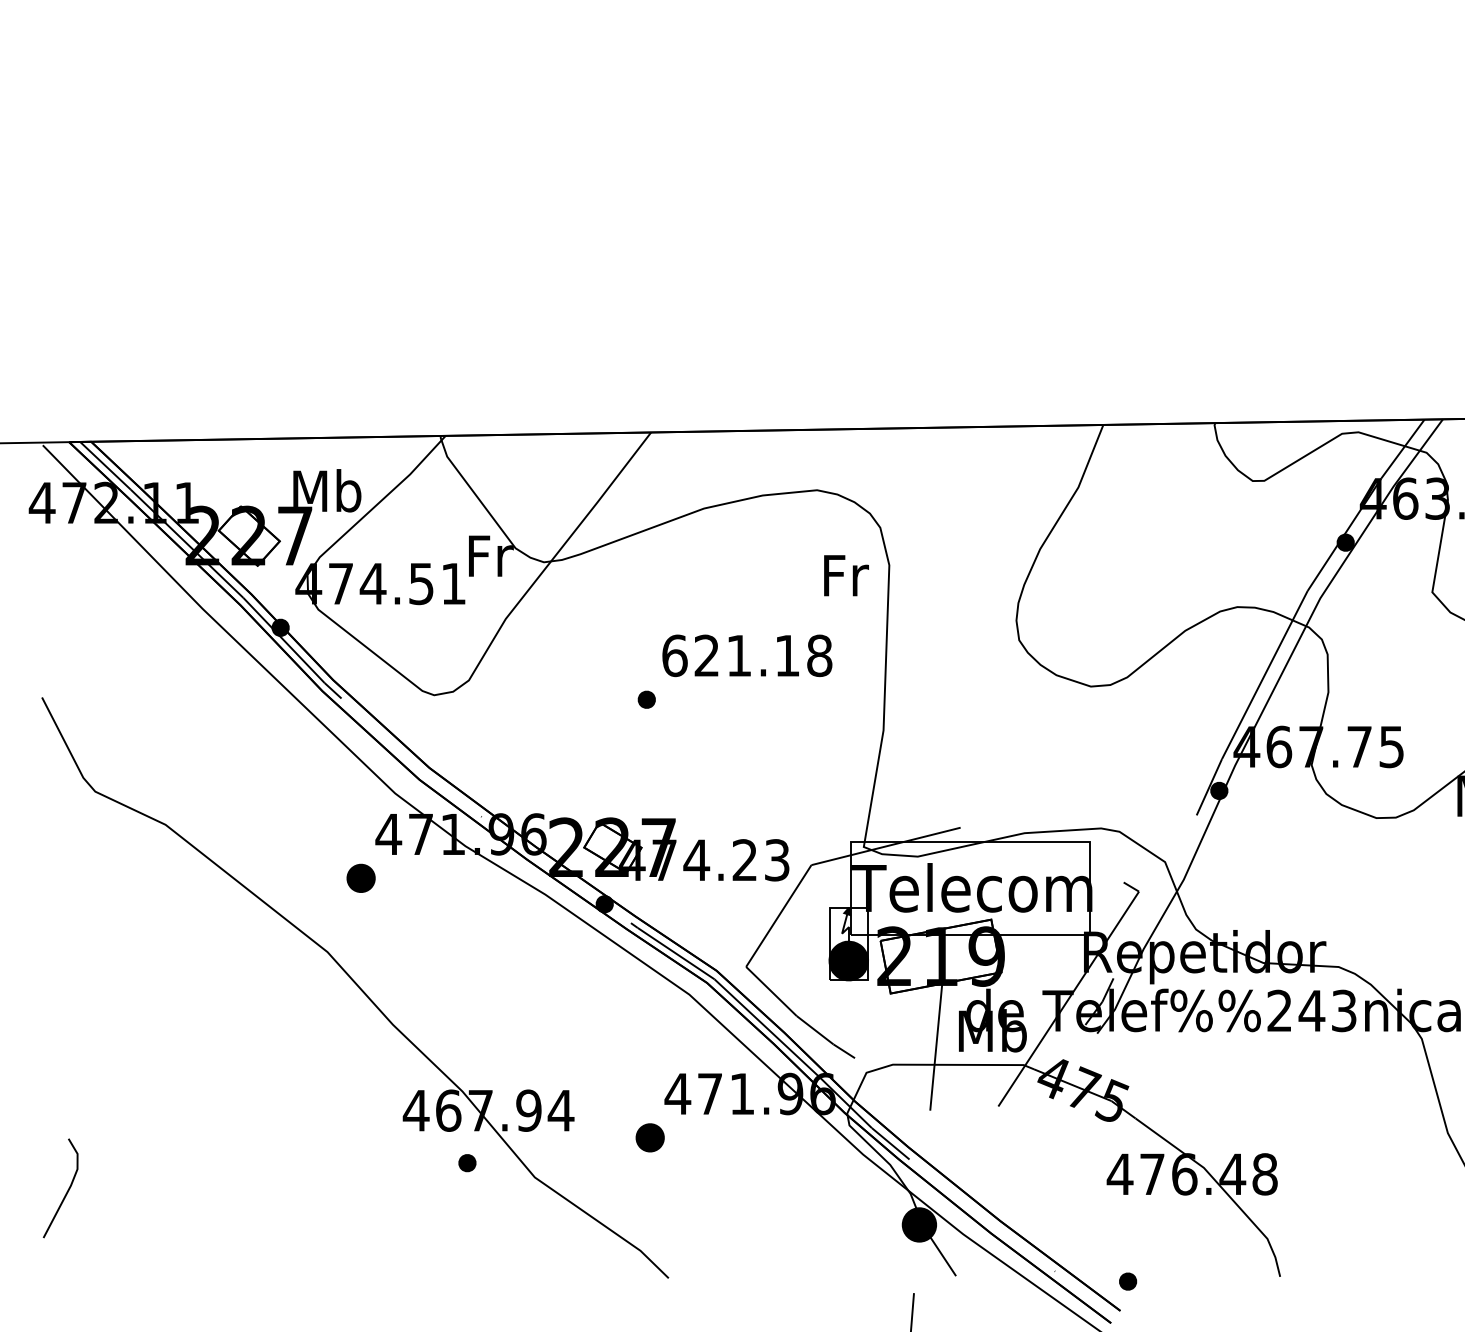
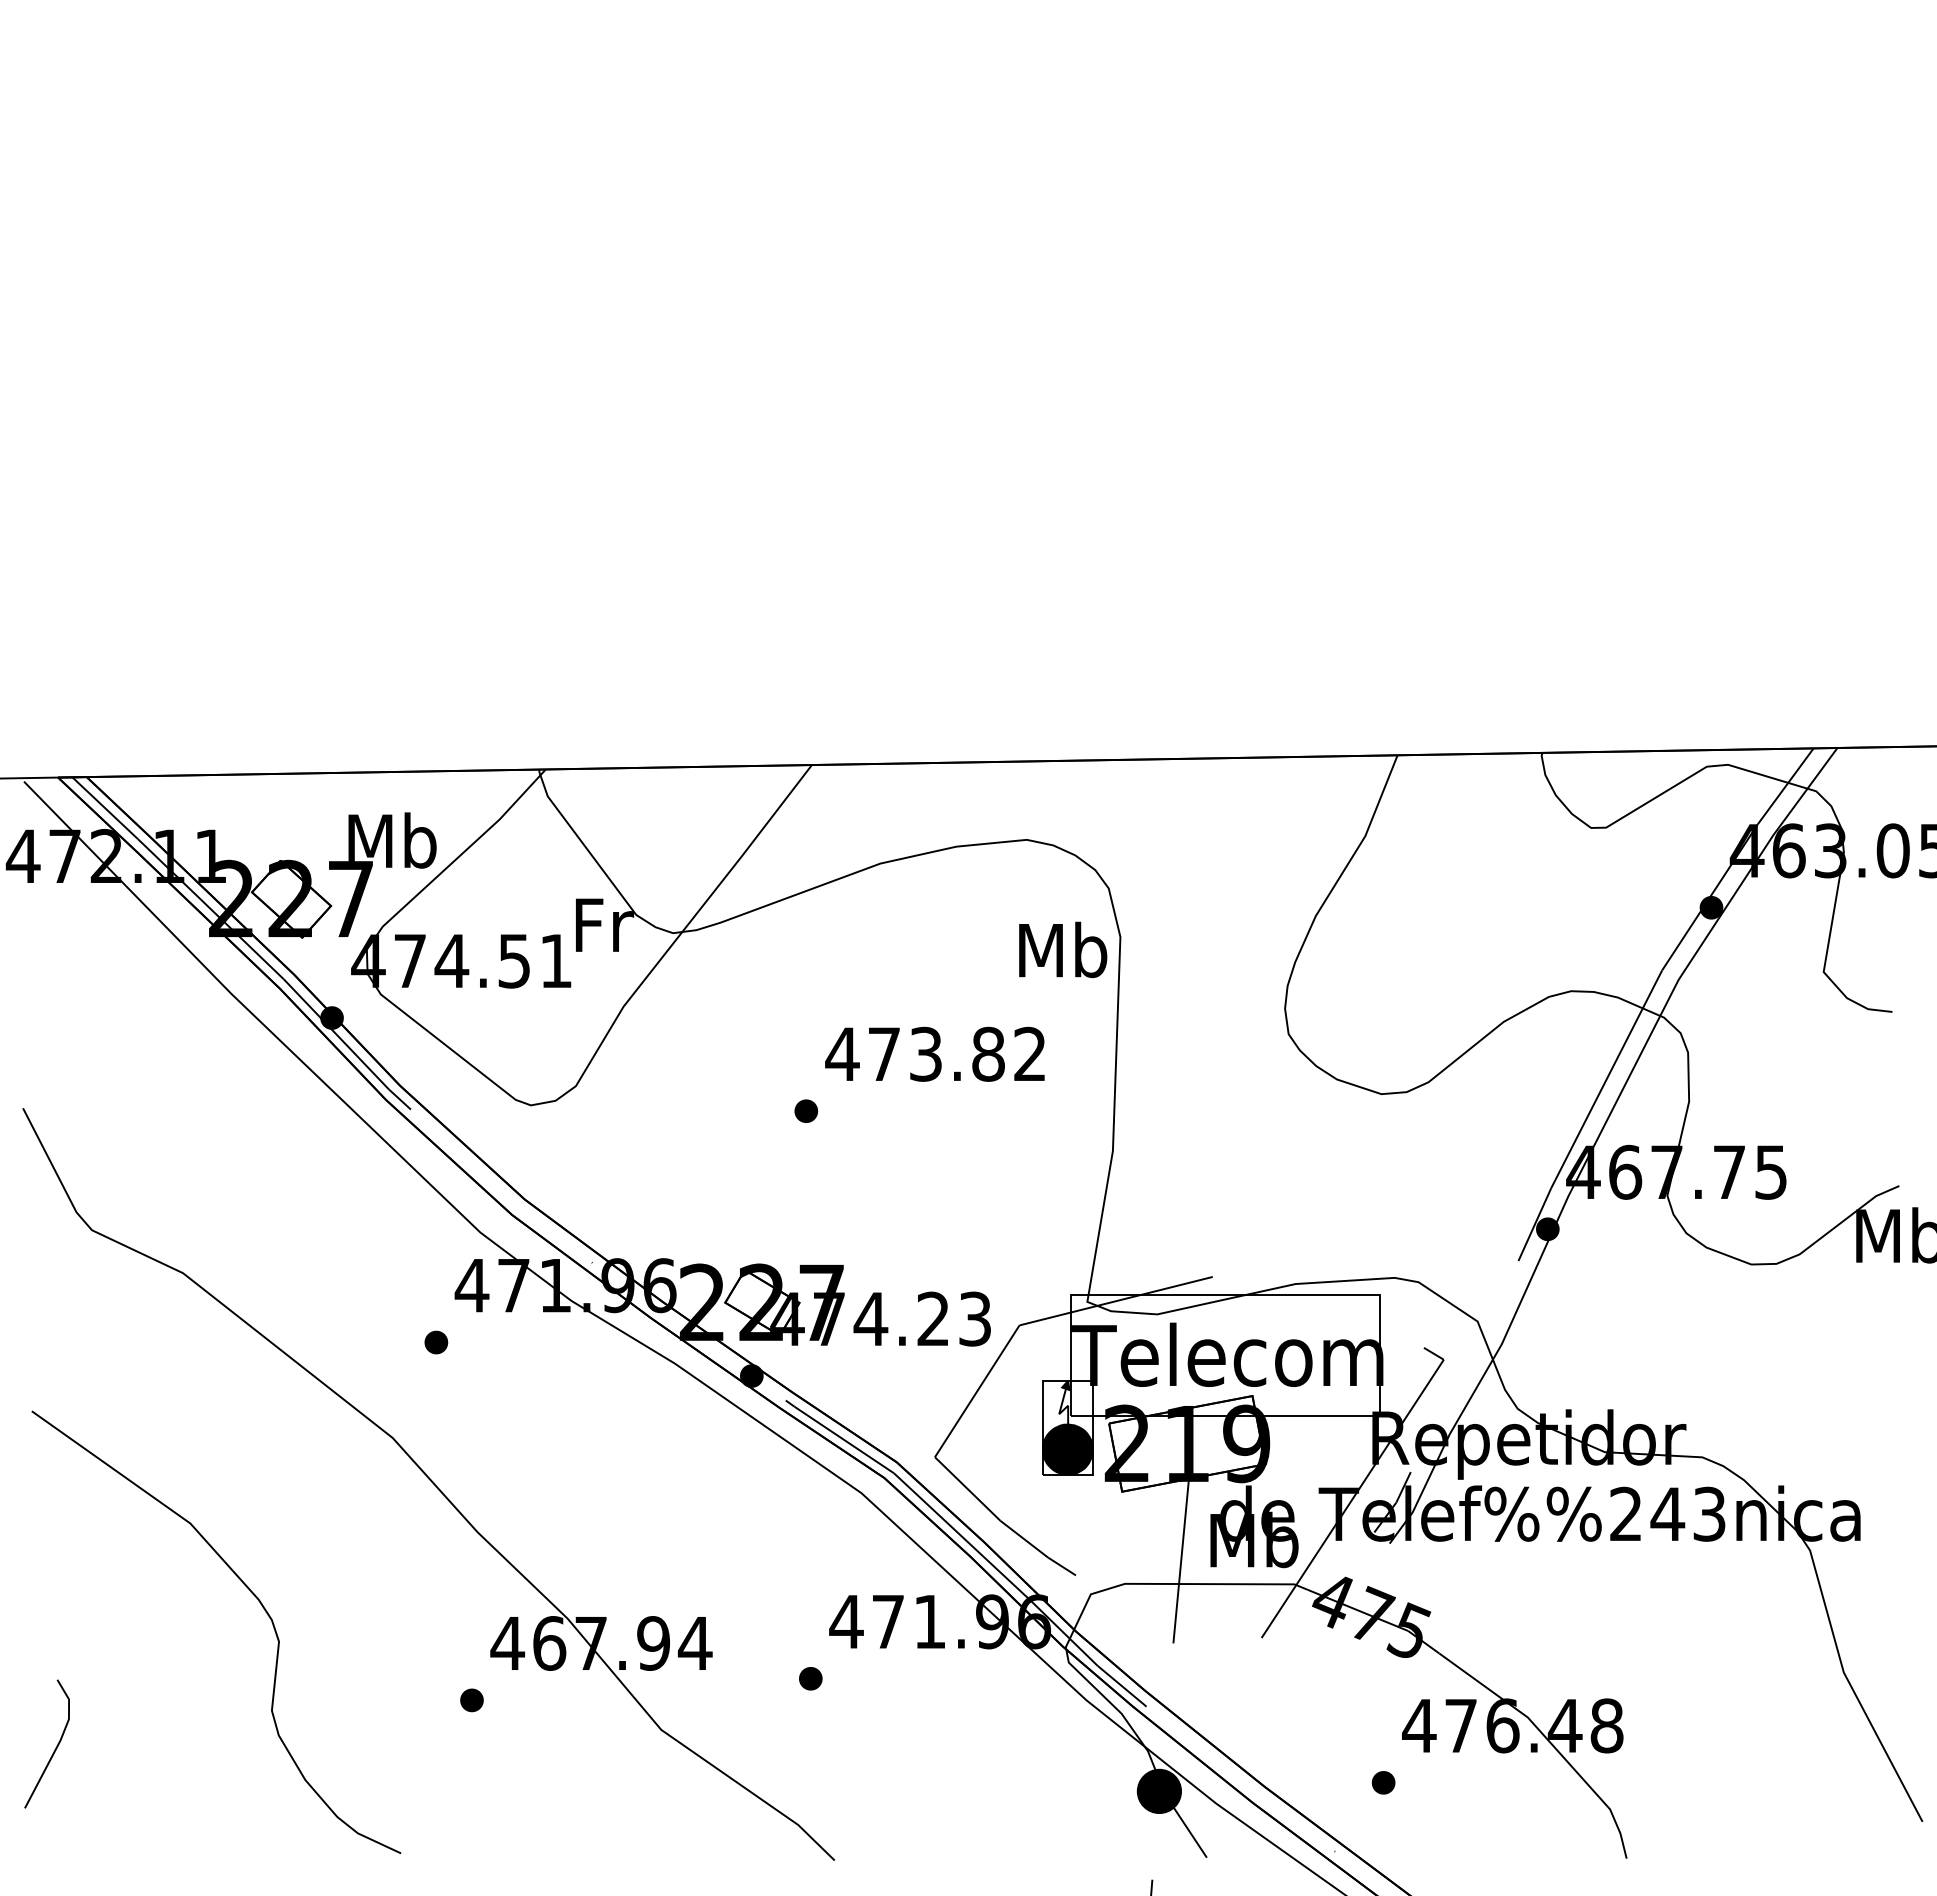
text: (845, 574) -> (1063, 949), Fr -> Mb
text: (746, 655) -> (935, 1053), 621.18 -> 473.82
part: (361, 878) -> (436, 1342), size x0.62
curve: (223, 1078) -> (258, 1601), added
part: (650, 1137) -> (810, 1678), size x0.62
part: (467, 1163) -> (471, 1700), moved
part: (1127, 1281) -> (1383, 1782), moved

